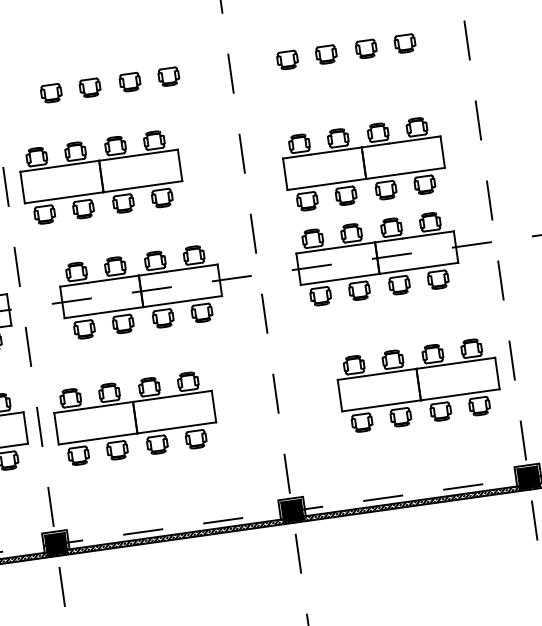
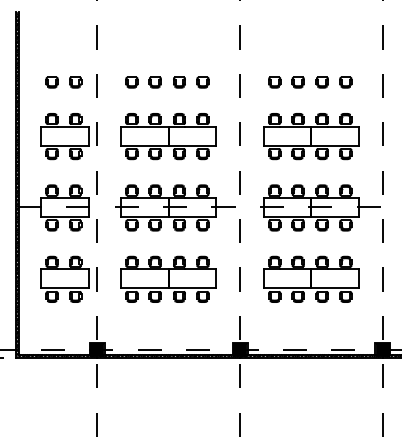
part: (364, 163) -> (311, 136), moved
part: (101, 177) -> (168, 136), moved
part: (418, 383) -> (311, 278), moved
part: (135, 417) -> (168, 278), moved

